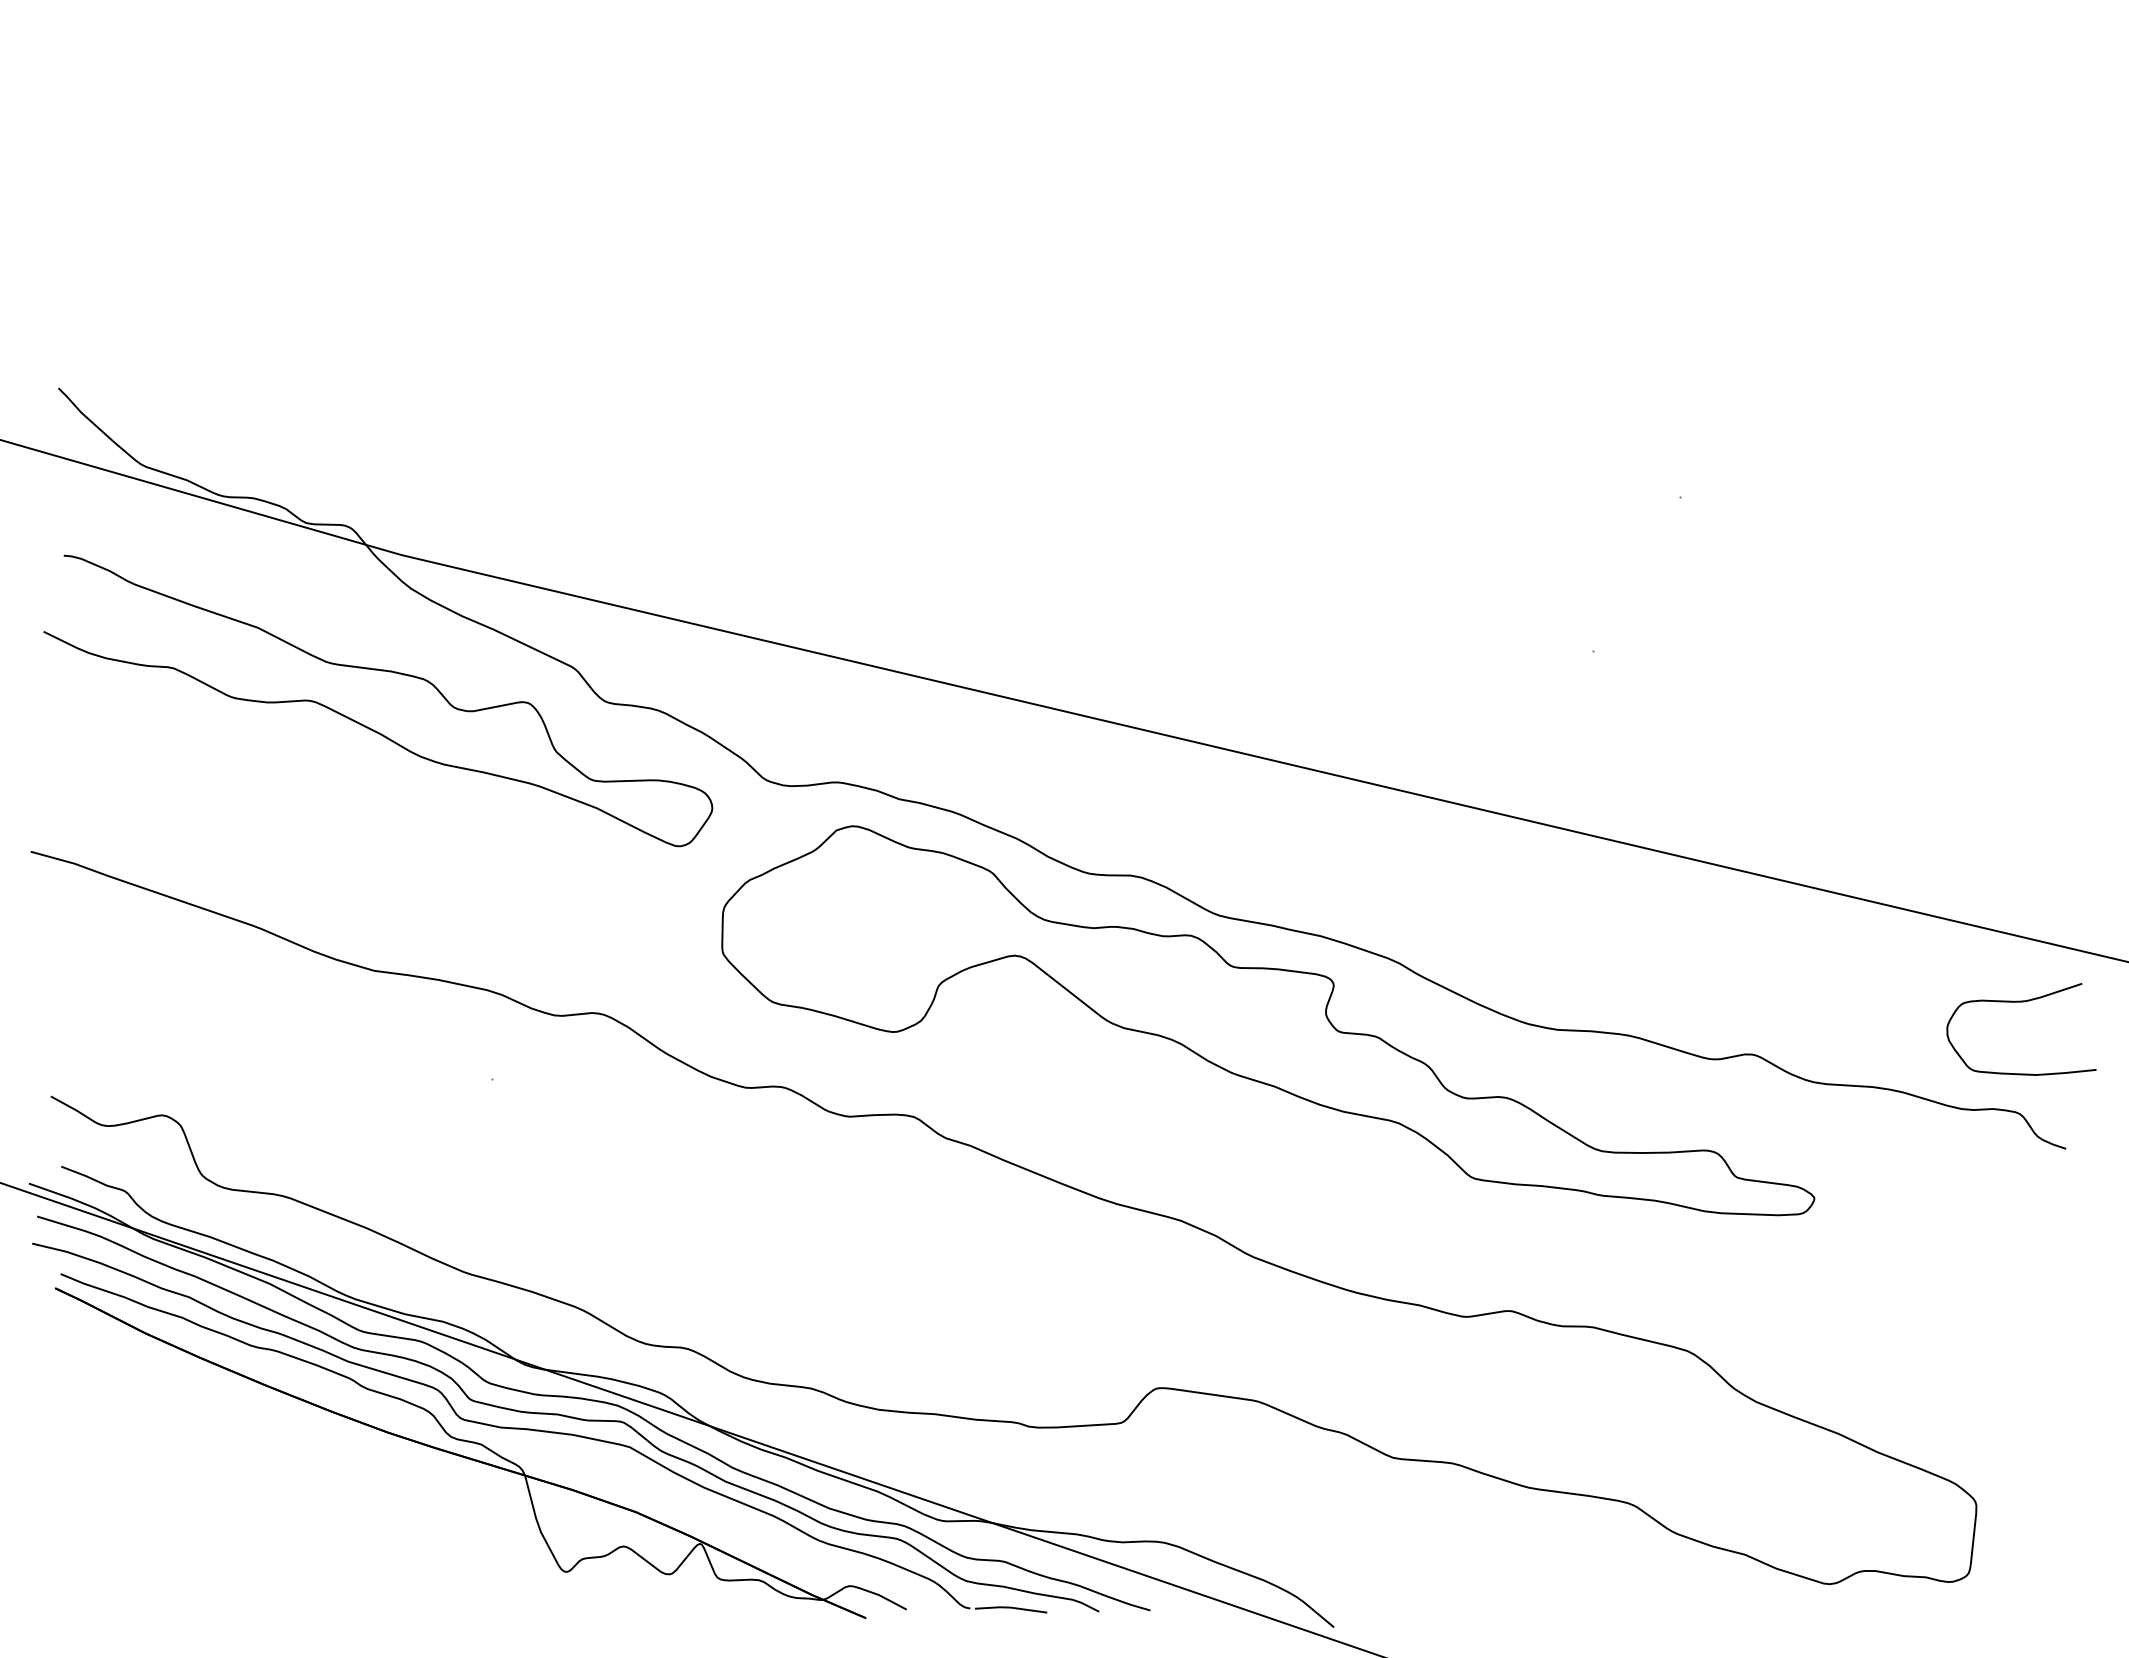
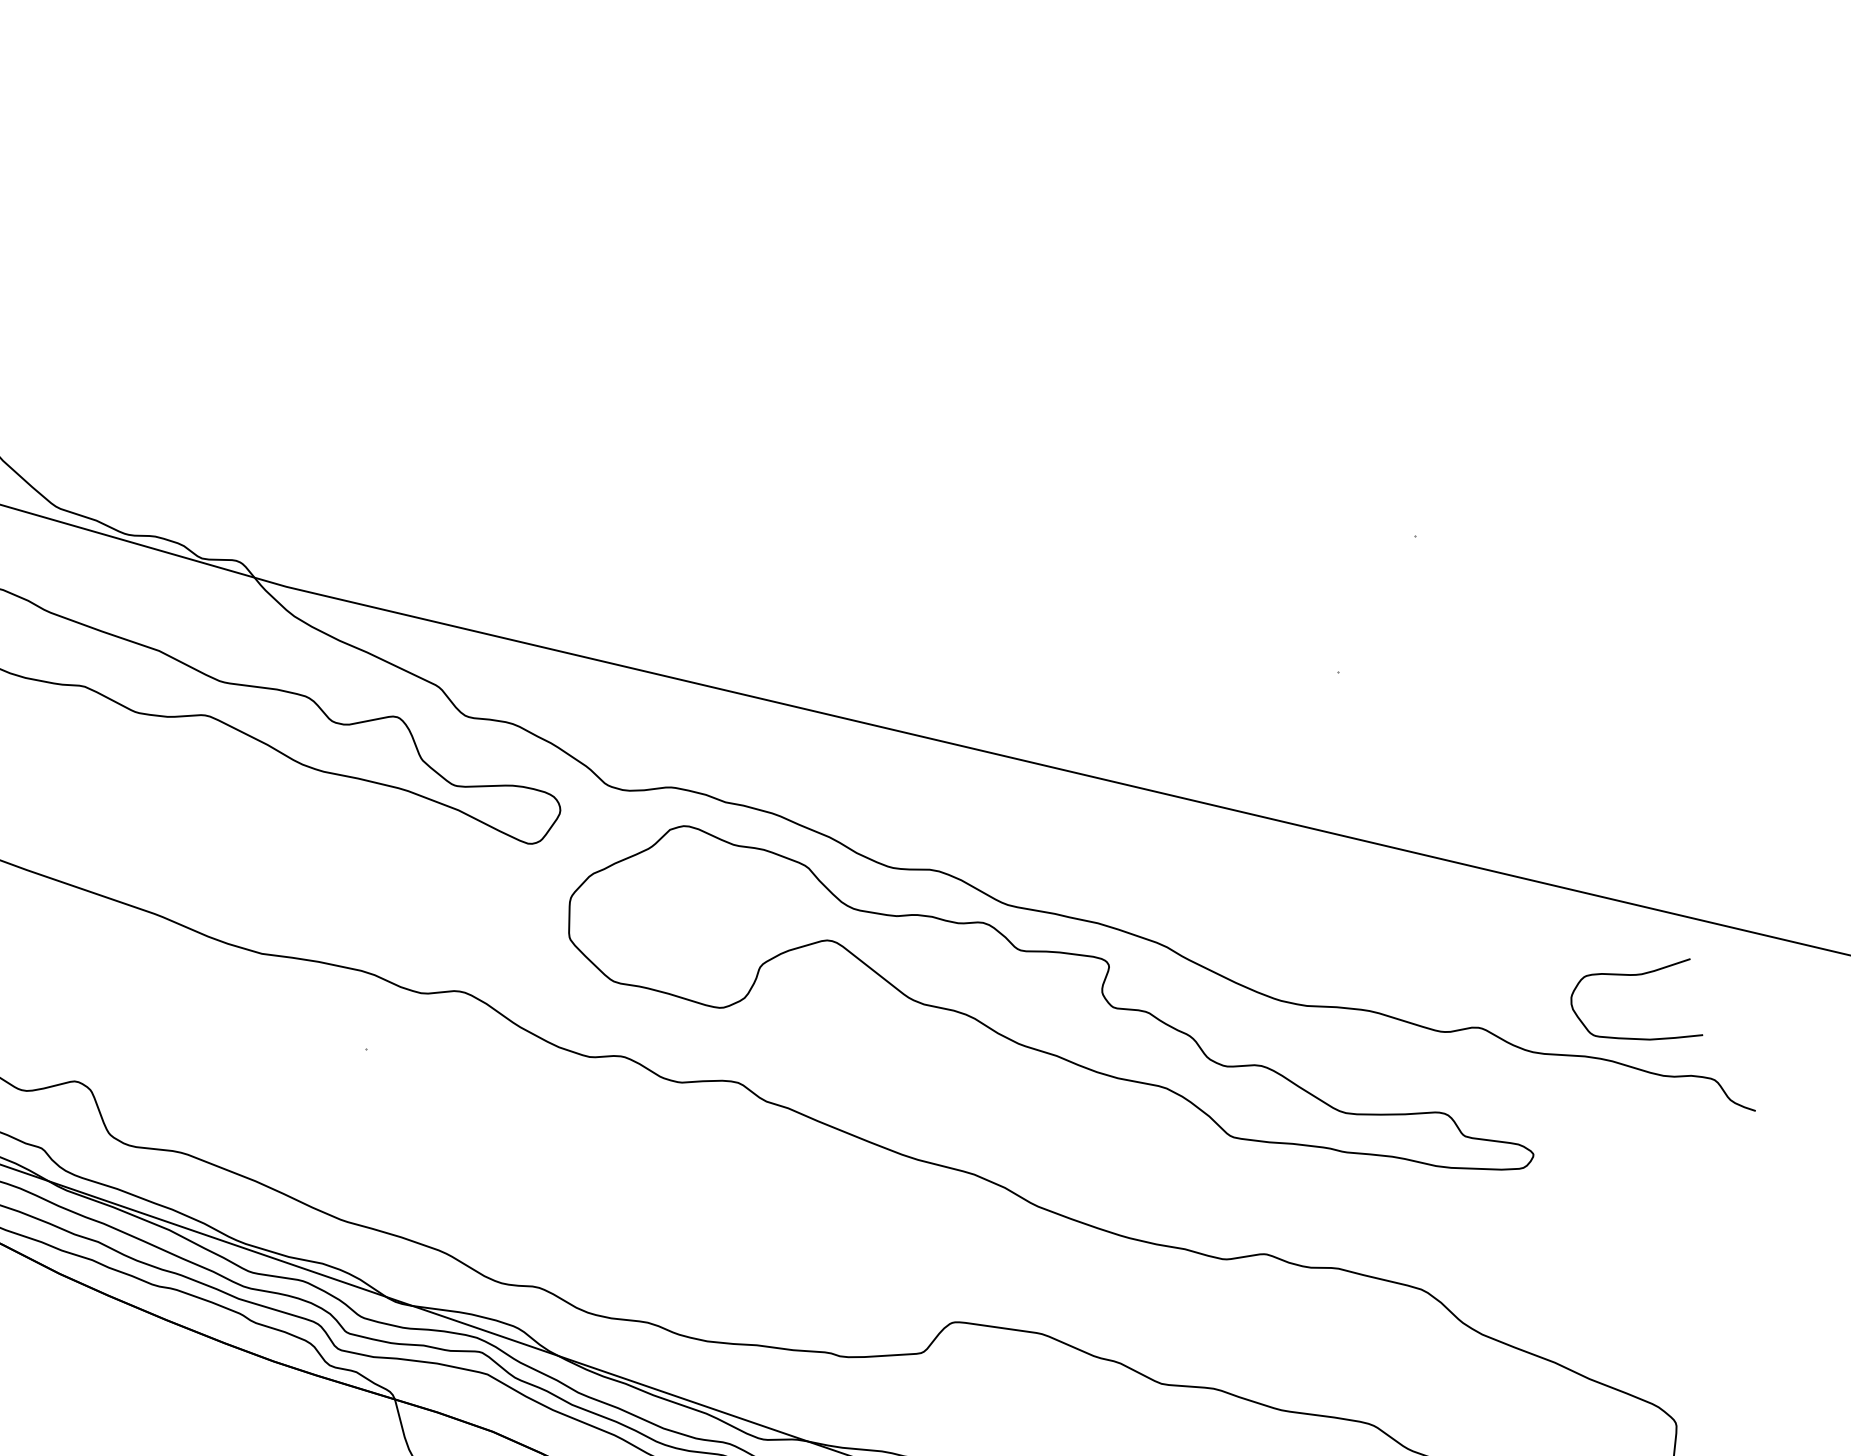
curve: (2021, 1002) -> (1636, 975), moved

